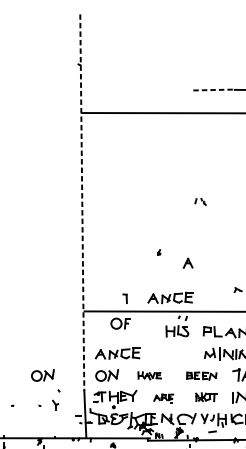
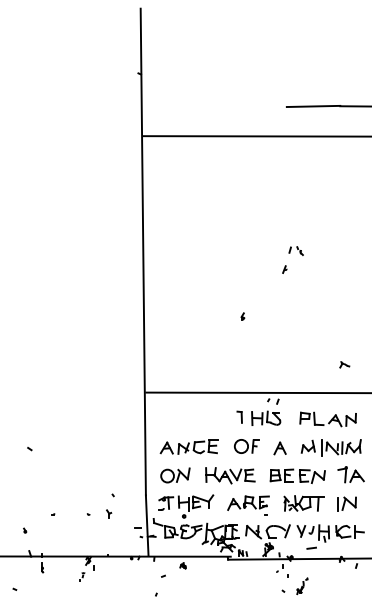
line: (213, 90) -> (313, 106), dashed -> solid
line: (82, 203) -> (143, 252), dashed -> solid
part: (191, 216) -> (284, 269), added
part: (187, 263) -> (279, 448), moved
part: (169, 297) -> (256, 374), removed
part: (125, 298) -> (239, 416), moved
part: (120, 323) -> (246, 446), moved
part: (42, 375) -> (92, 475), removed
part: (149, 375) -> (230, 475), size x1.67
part: (201, 375) -> (297, 475), size x1.43
part: (206, 397) -> (303, 503), size x1.43
part: (163, 398) -> (248, 505), size x1.67
part: (56, 404) -> (109, 513), size x0.62

